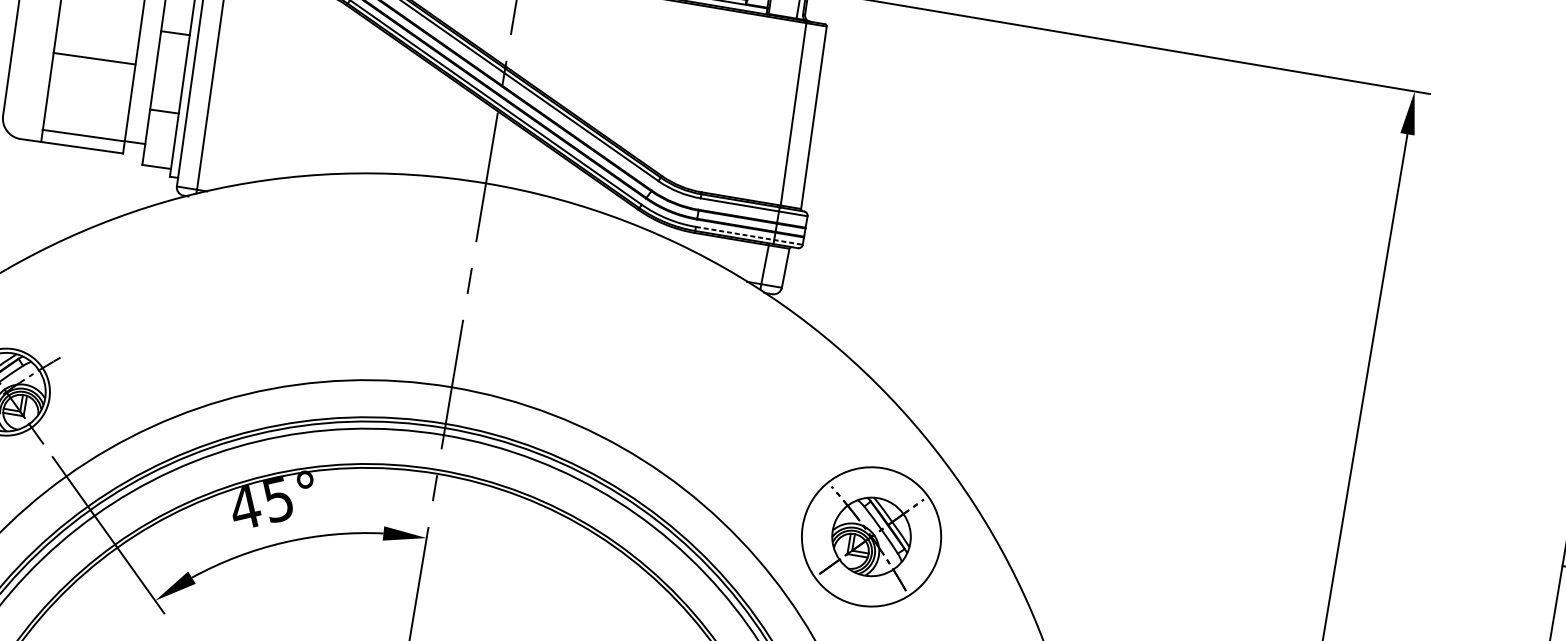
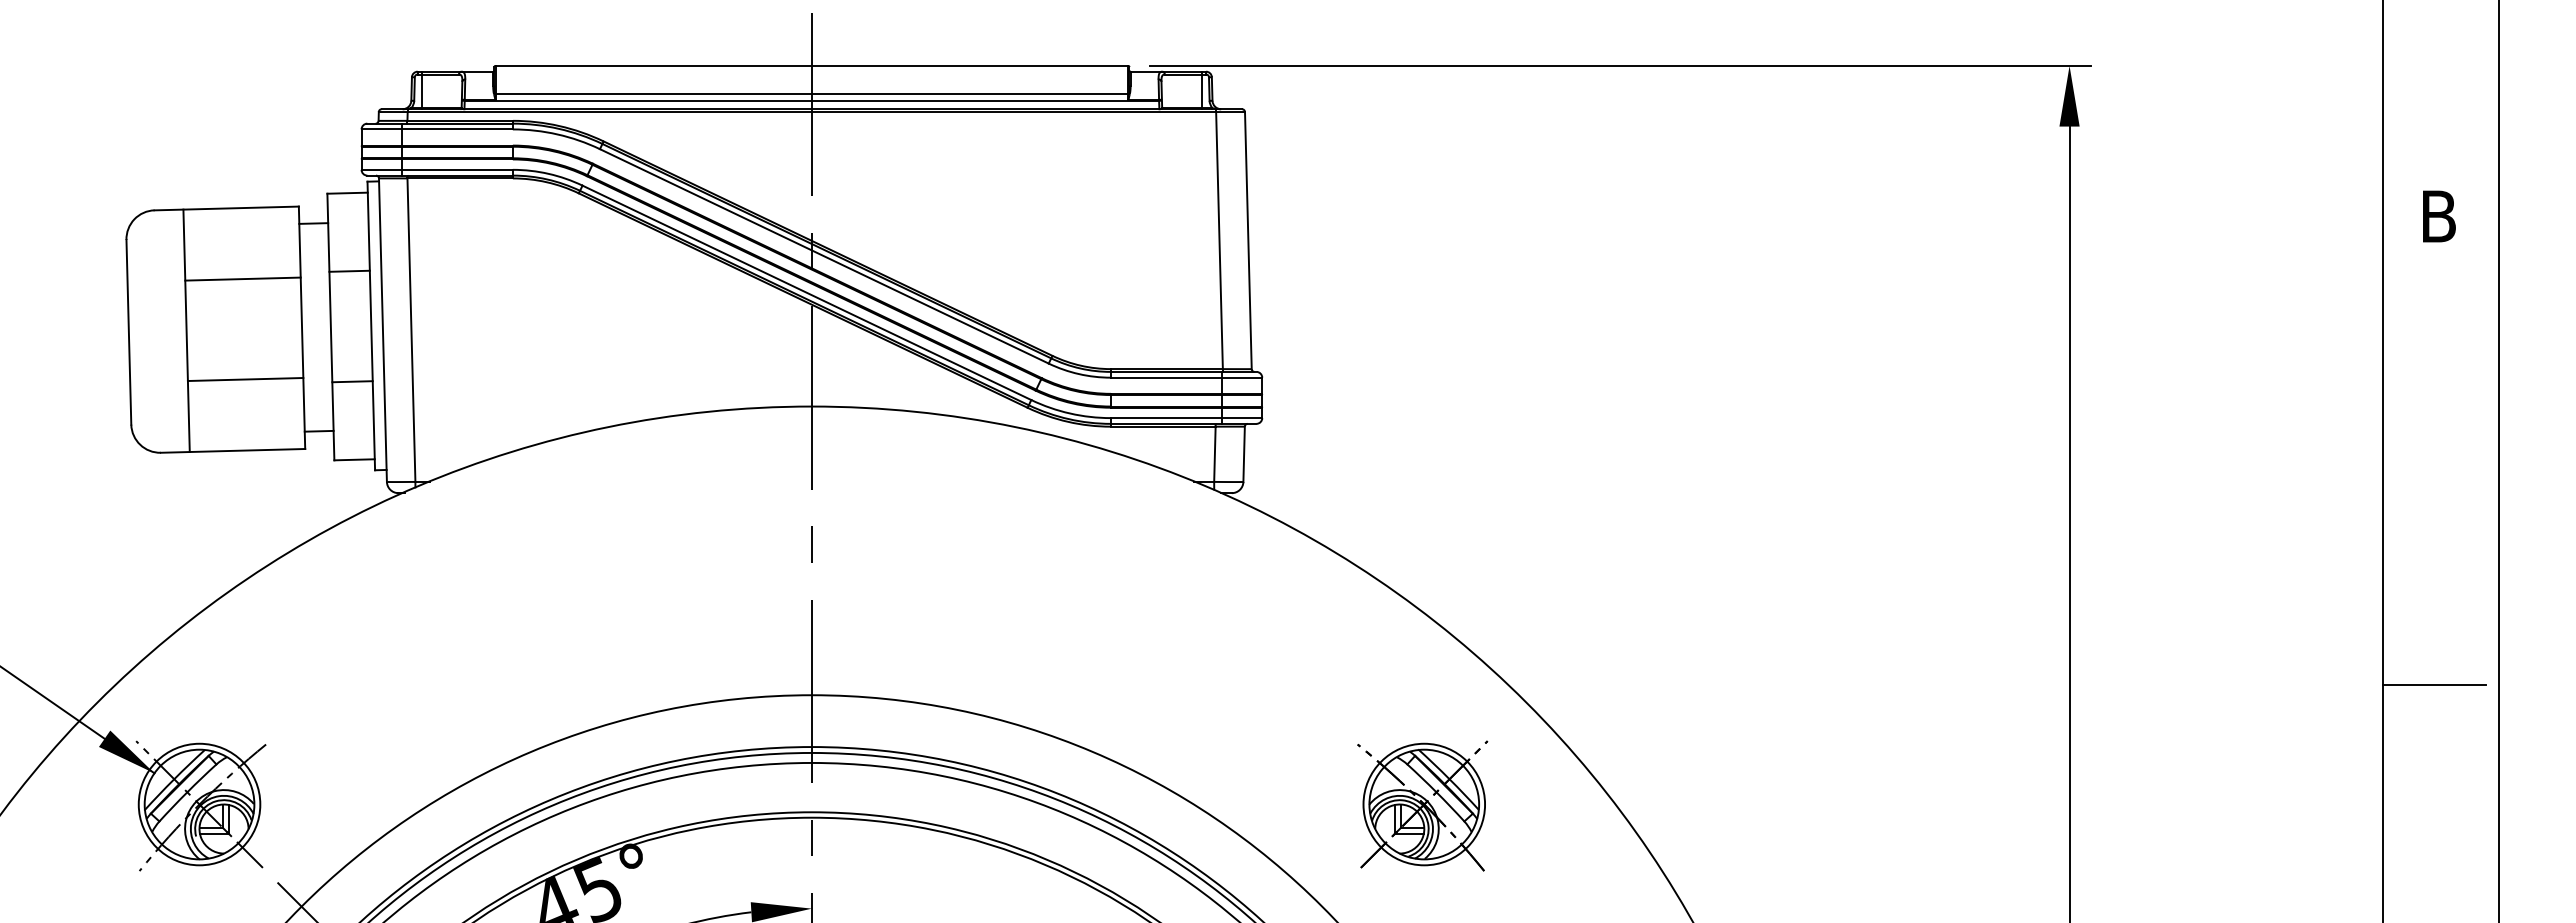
line: (94, 58) -> (242, 278), moved
line: (83, 135) -> (245, 379), moved
line: (749, 236) -> (1186, 418), dashed -> solid
circle: (871, 536) -> (1424, 804), size x0.62

